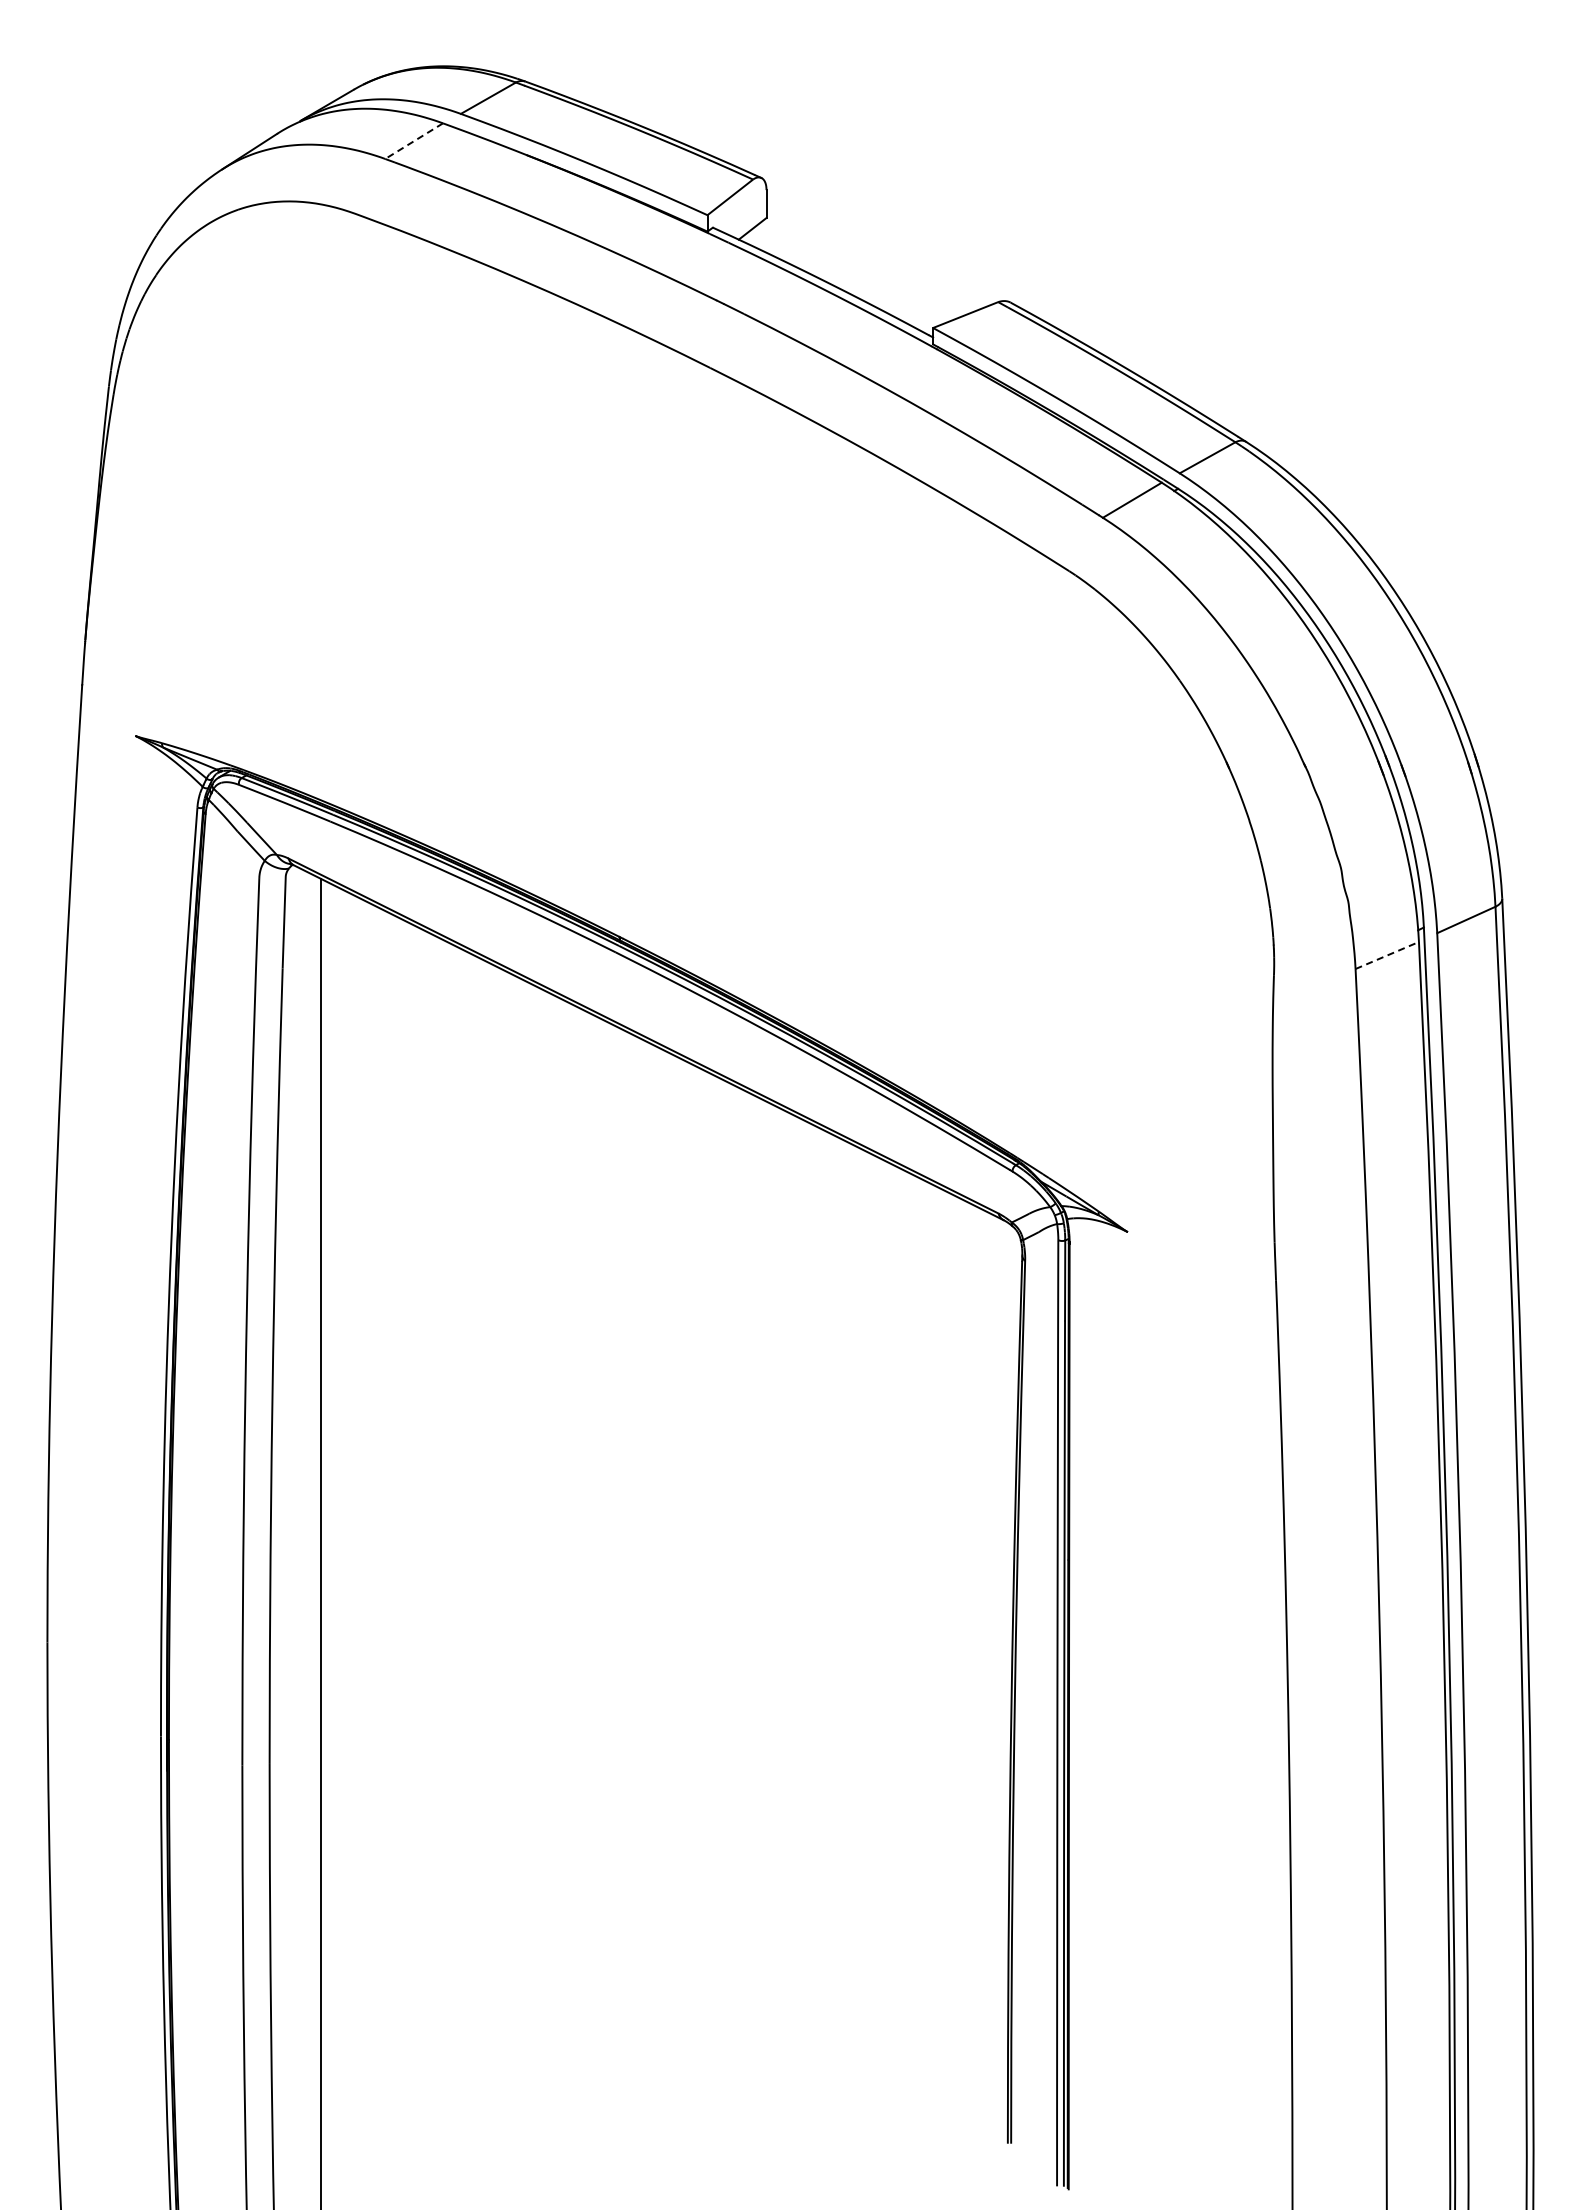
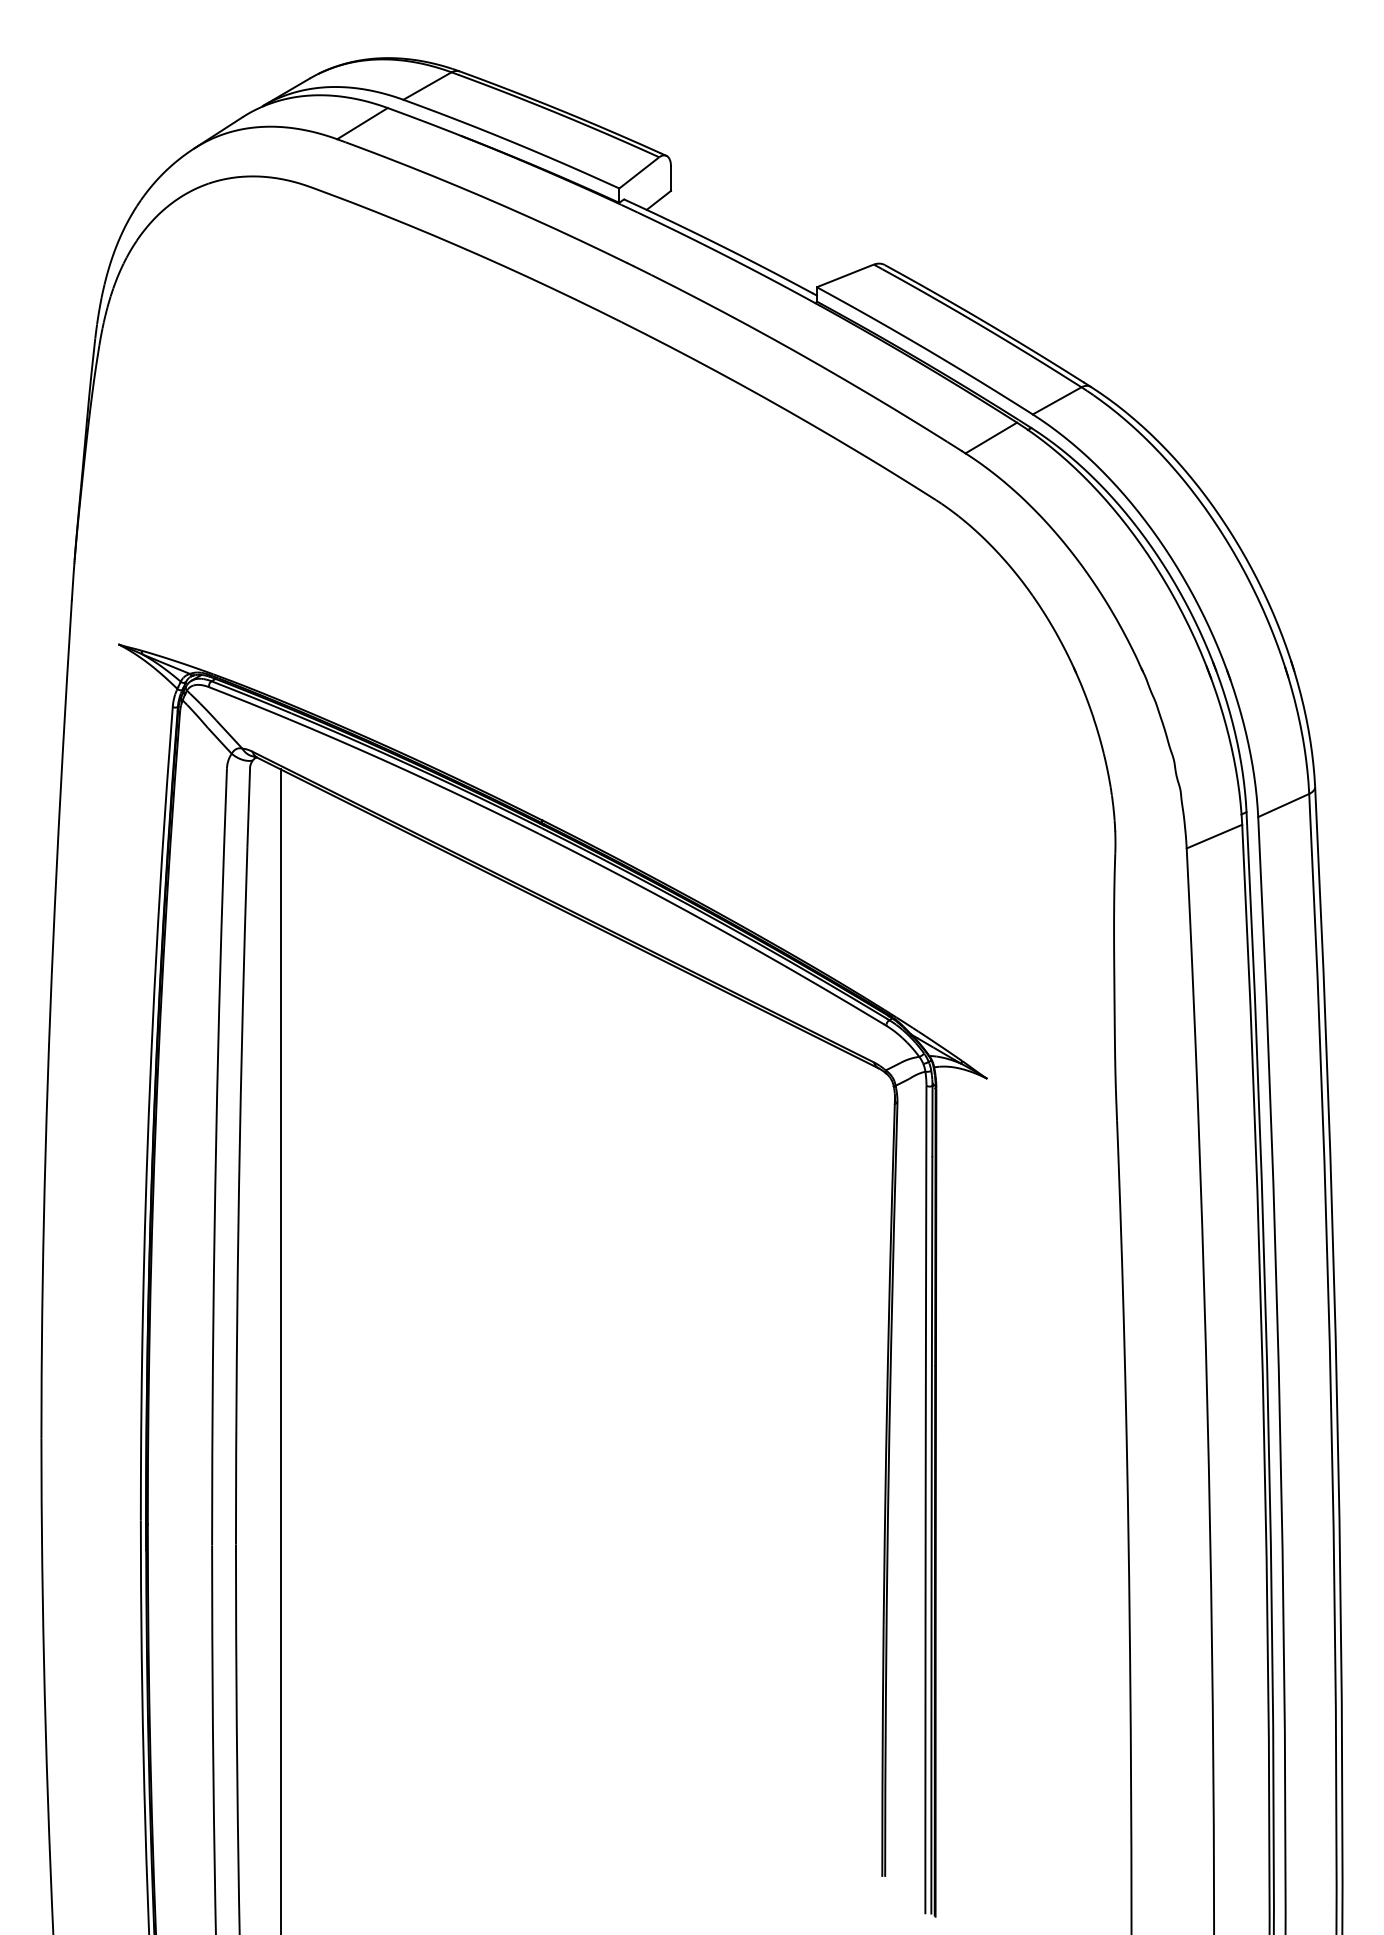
line: (414, 141) -> (362, 123), dashed -> solid
line: (1387, 955) -> (1214, 836), dashed -> solid

